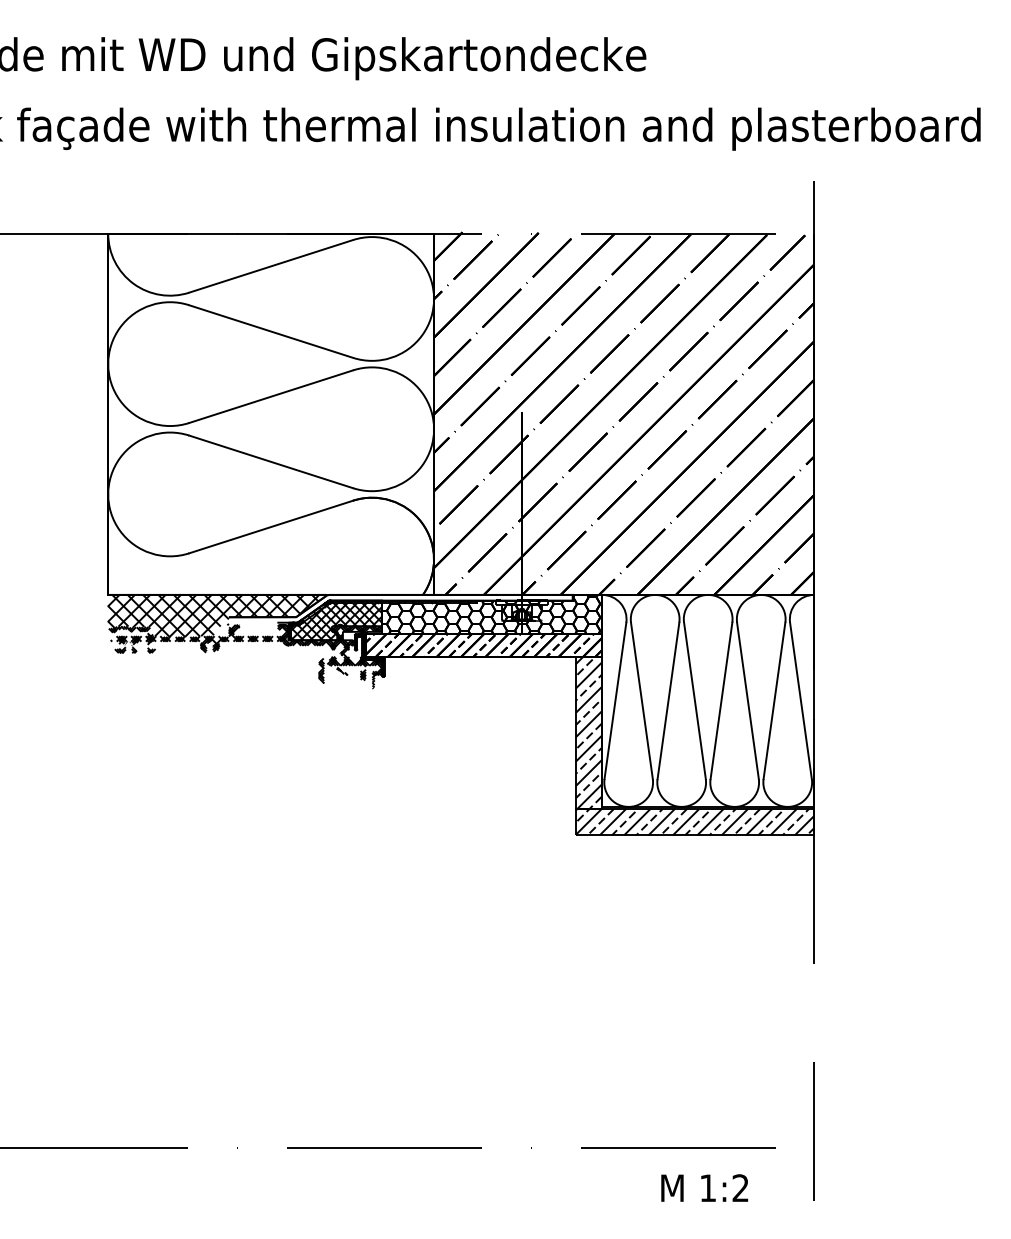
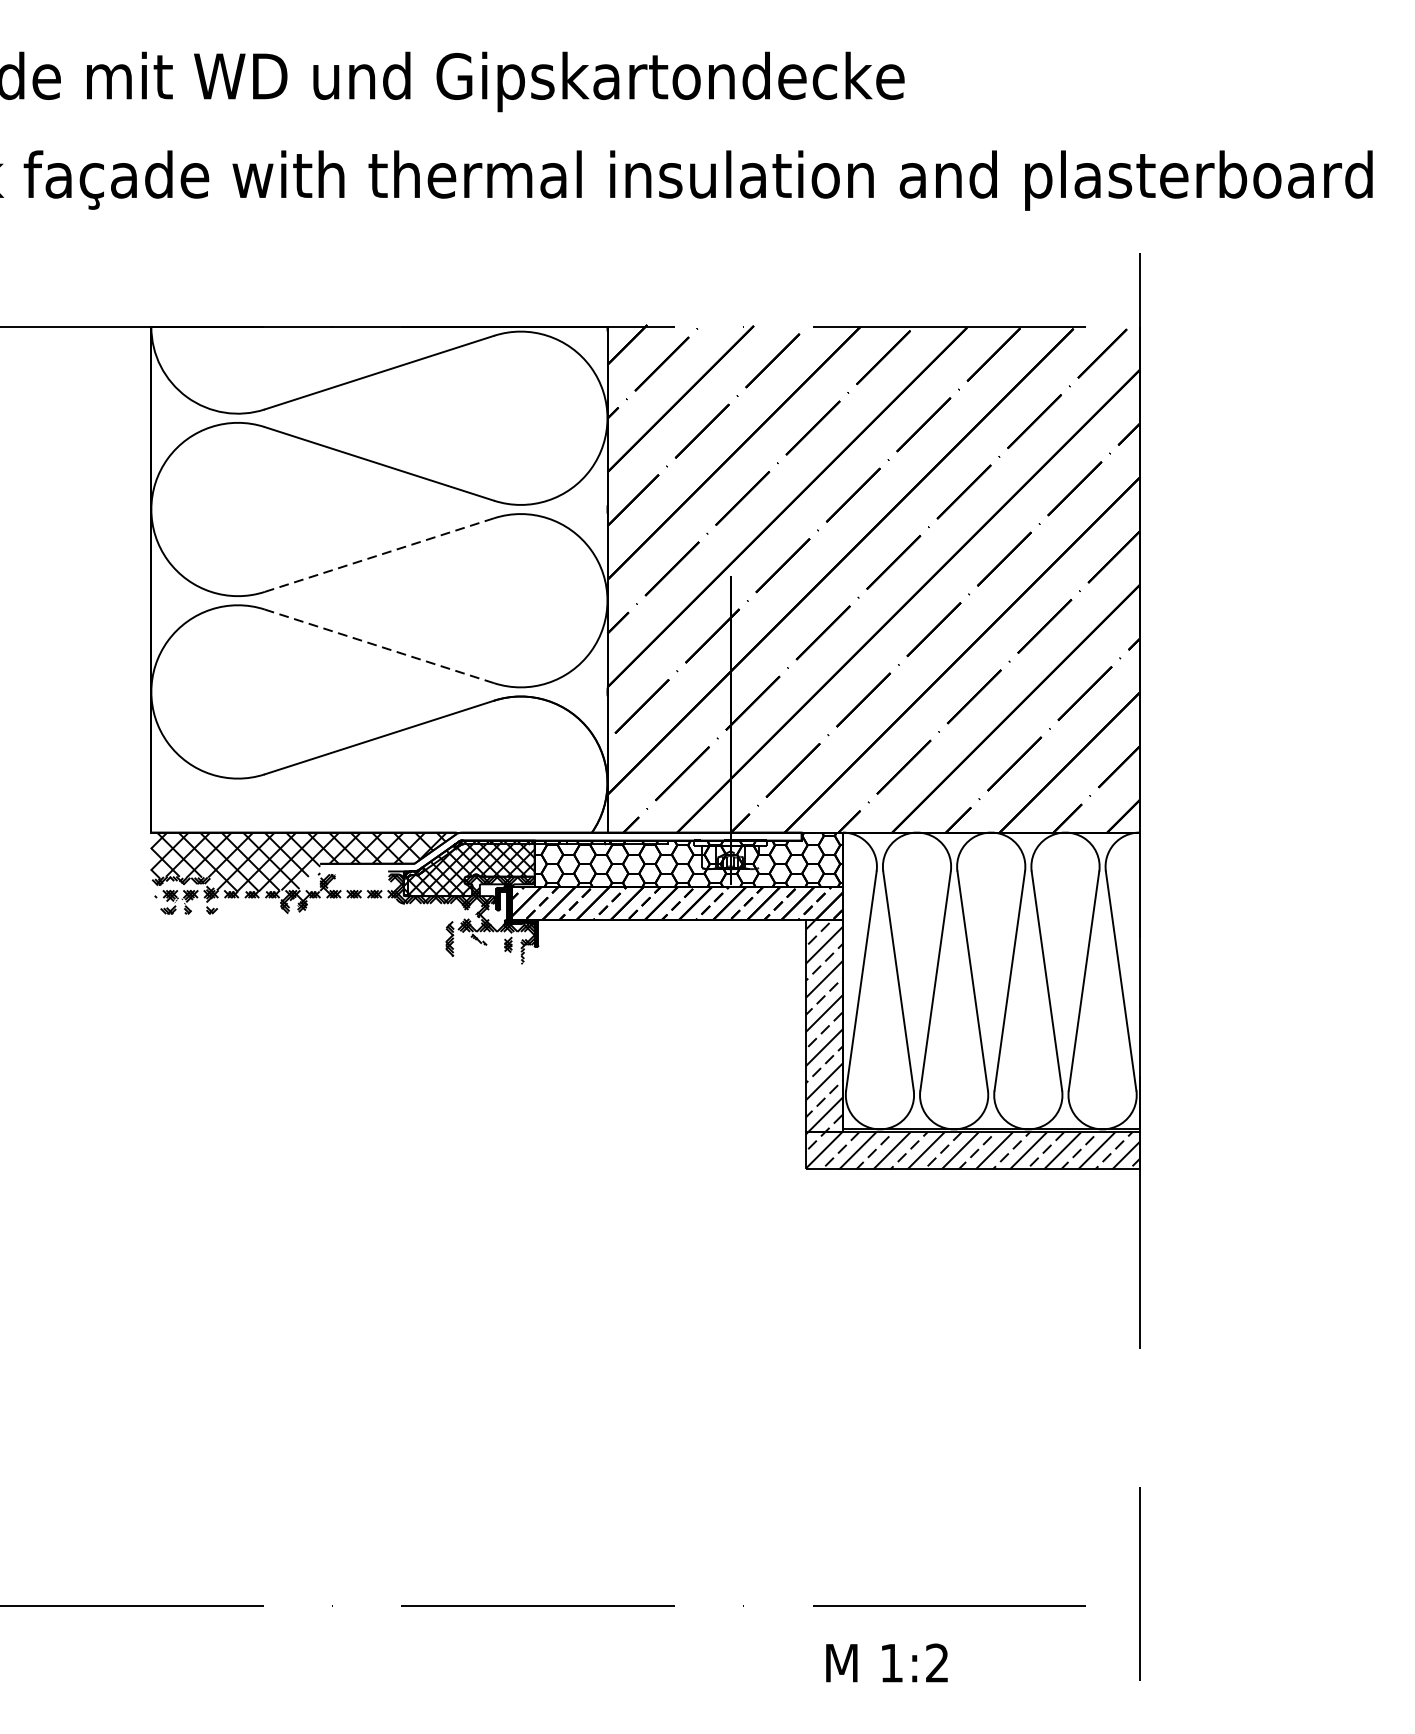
line: (271, 396) -> (379, 554), solid -> dashed
line: (271, 461) -> (379, 645), solid -> dashed
text: (704, 1187) -> (886, 1662), moved

